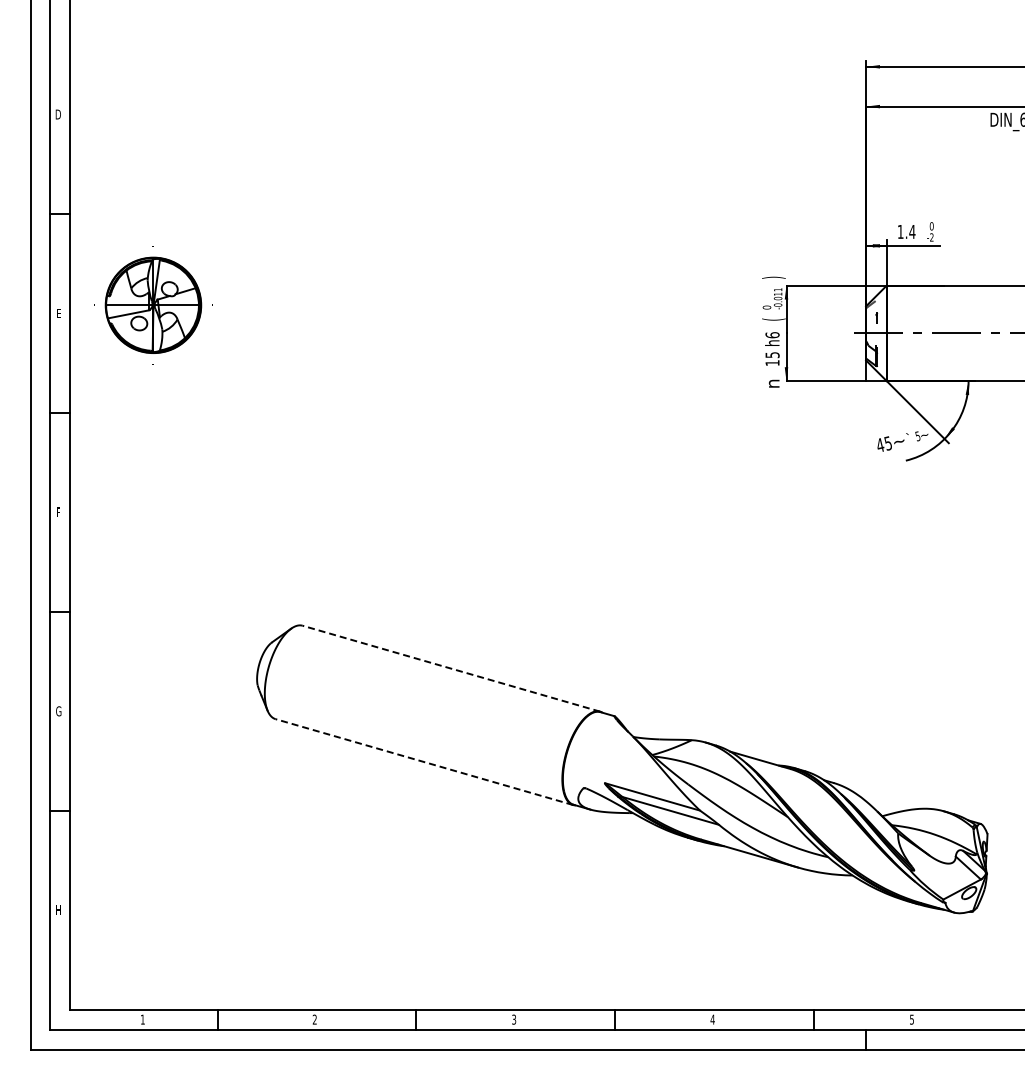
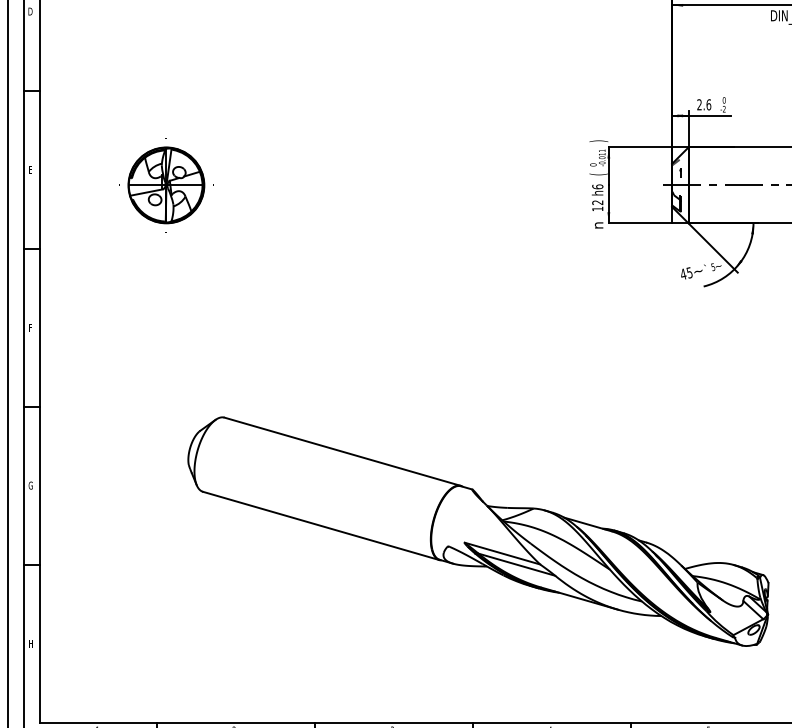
text: (906, 231) -> (704, 104), 1.4 -> 2.6
part: (153, 305) -> (166, 185), moved
text: (772, 355) -> (597, 202), 15 -> 12
line: (451, 668) -> (342, 451), dashed -> solid
line: (424, 762) -> (321, 526), dashed -> solid

